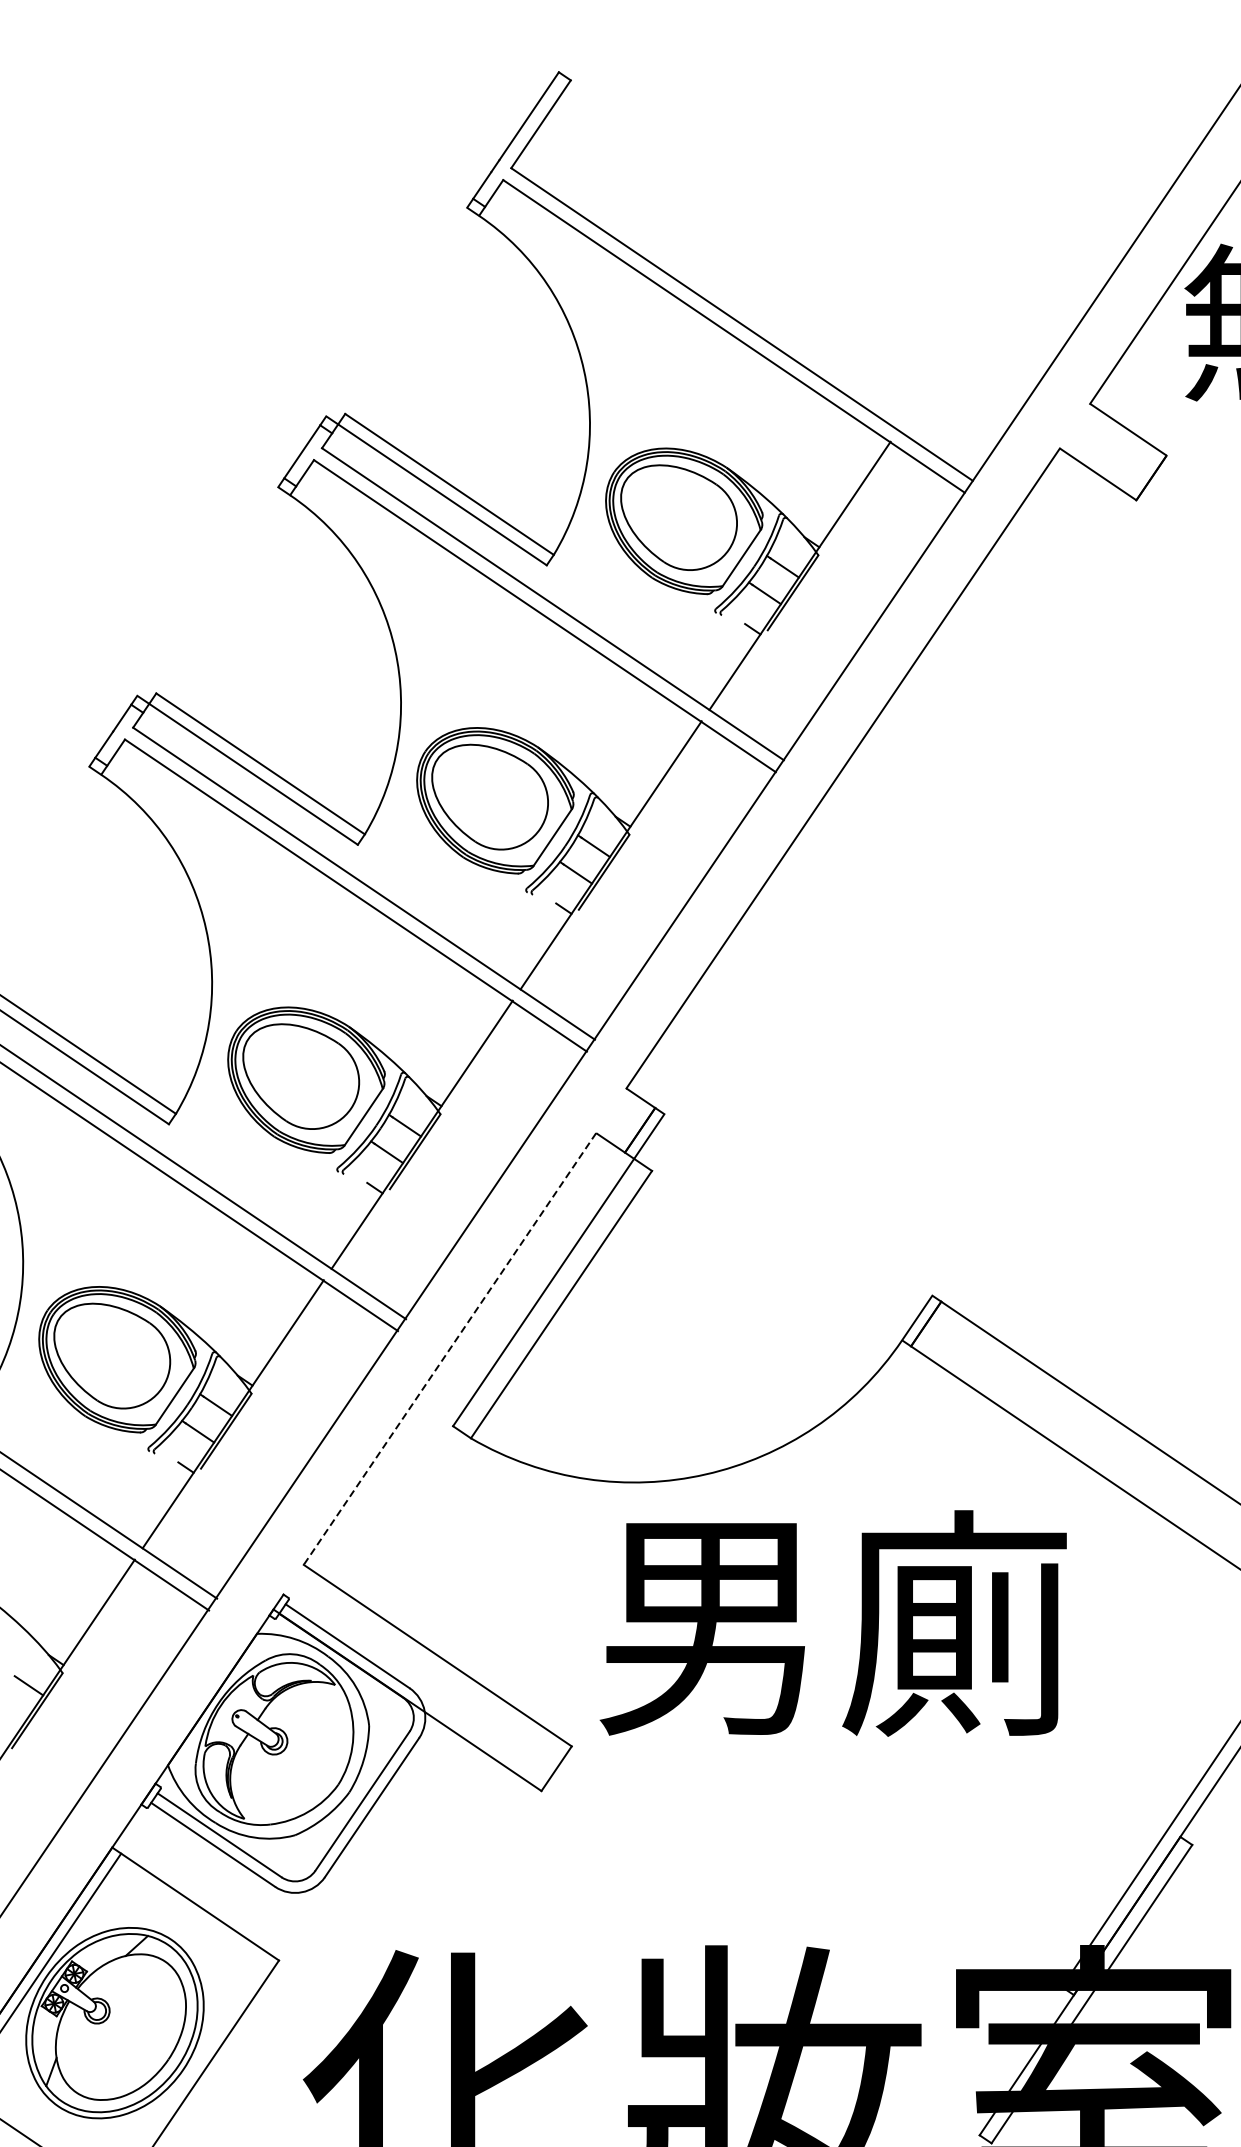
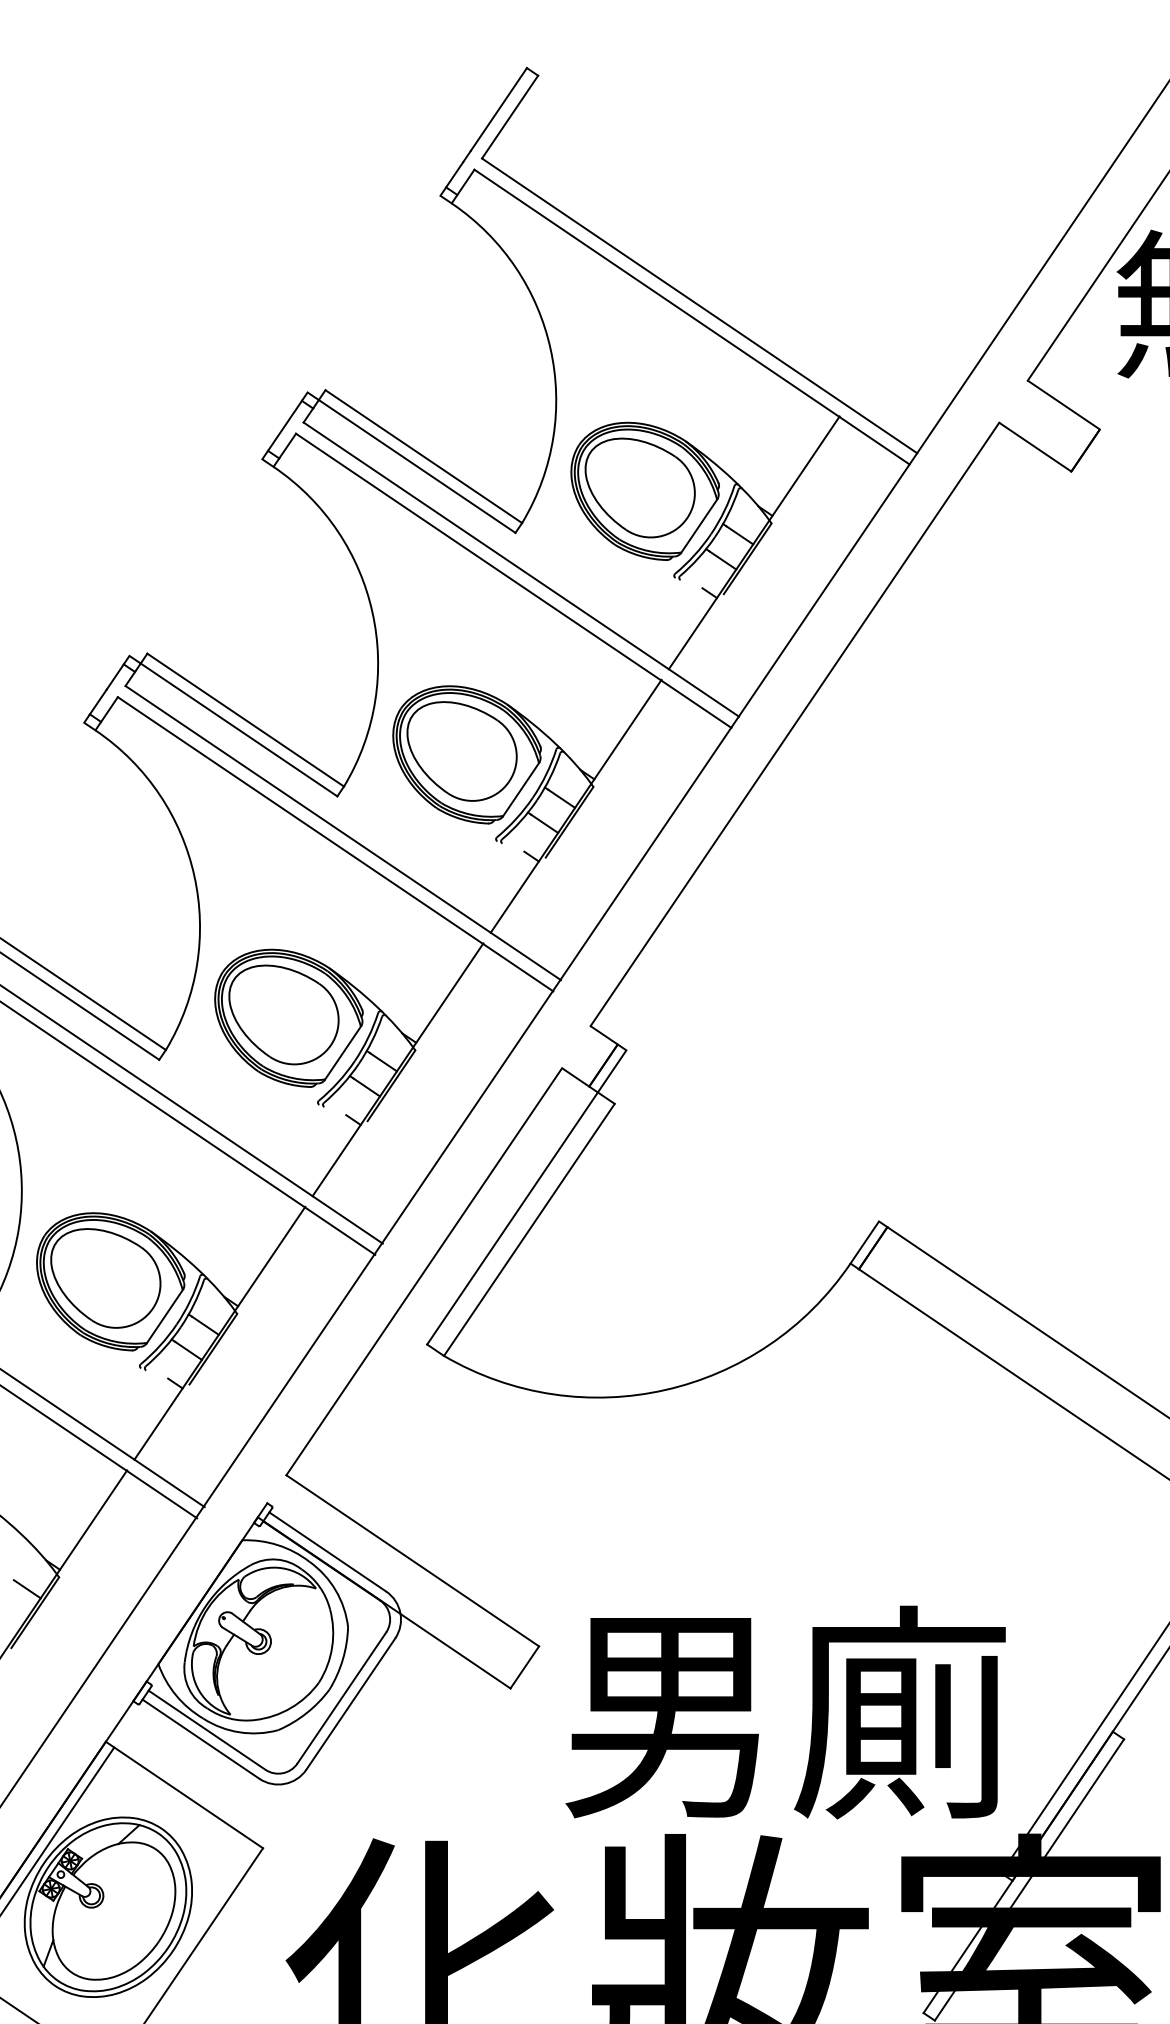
line: (450, 1348) -> (424, 1271), dashed -> solid
text: (833, 1623) -> (785, 1712), moved

